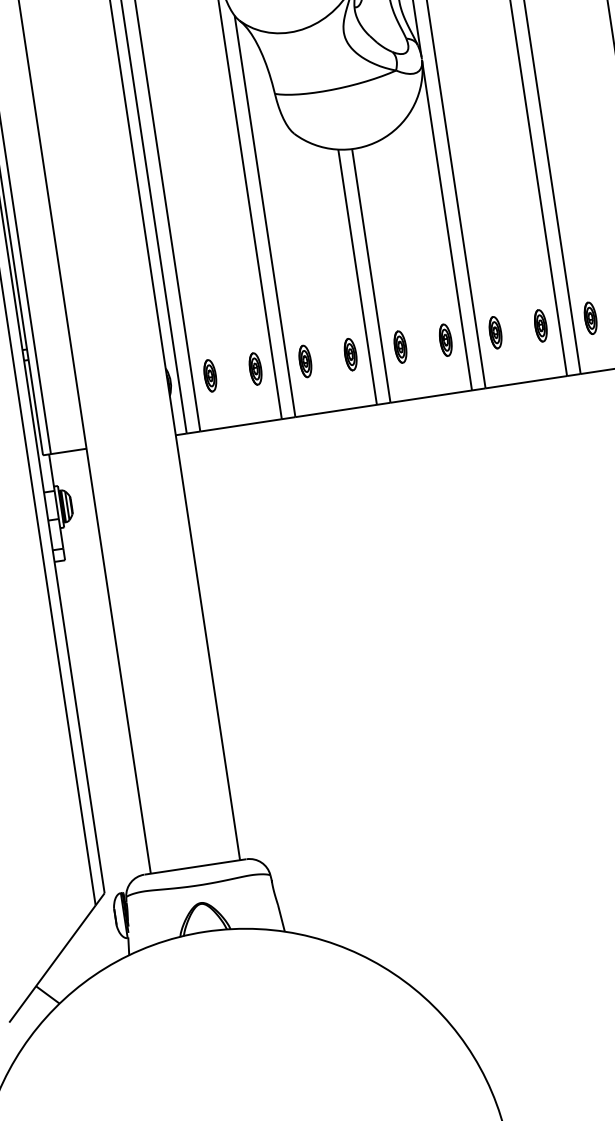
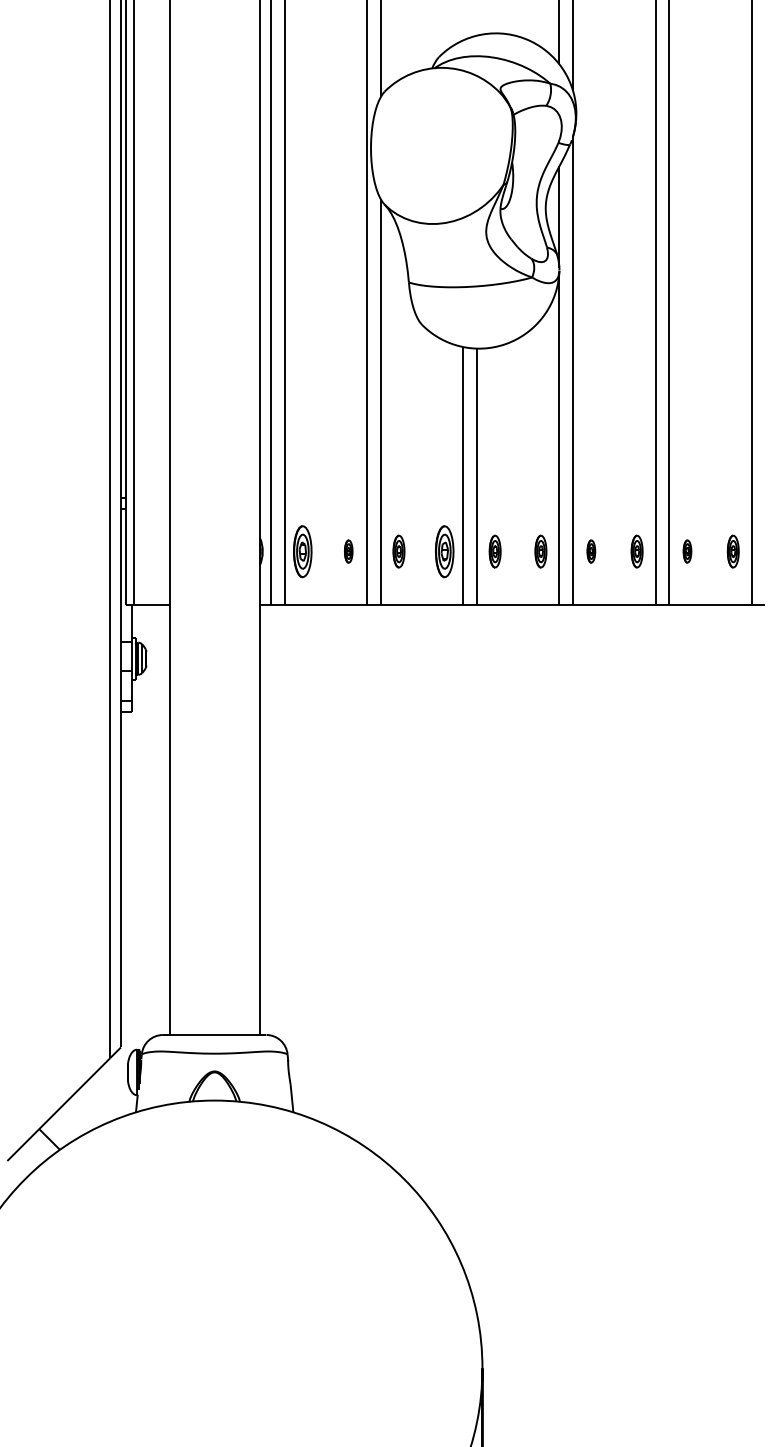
part: (590, 318) -> (687, 551), size x0.7
part: (495, 332) -> (591, 551), size x0.7
part: (350, 354) -> (444, 551), size x1.6
part: (255, 368) -> (348, 551), size x0.7
part: (209, 375) -> (302, 551), size x1.6

